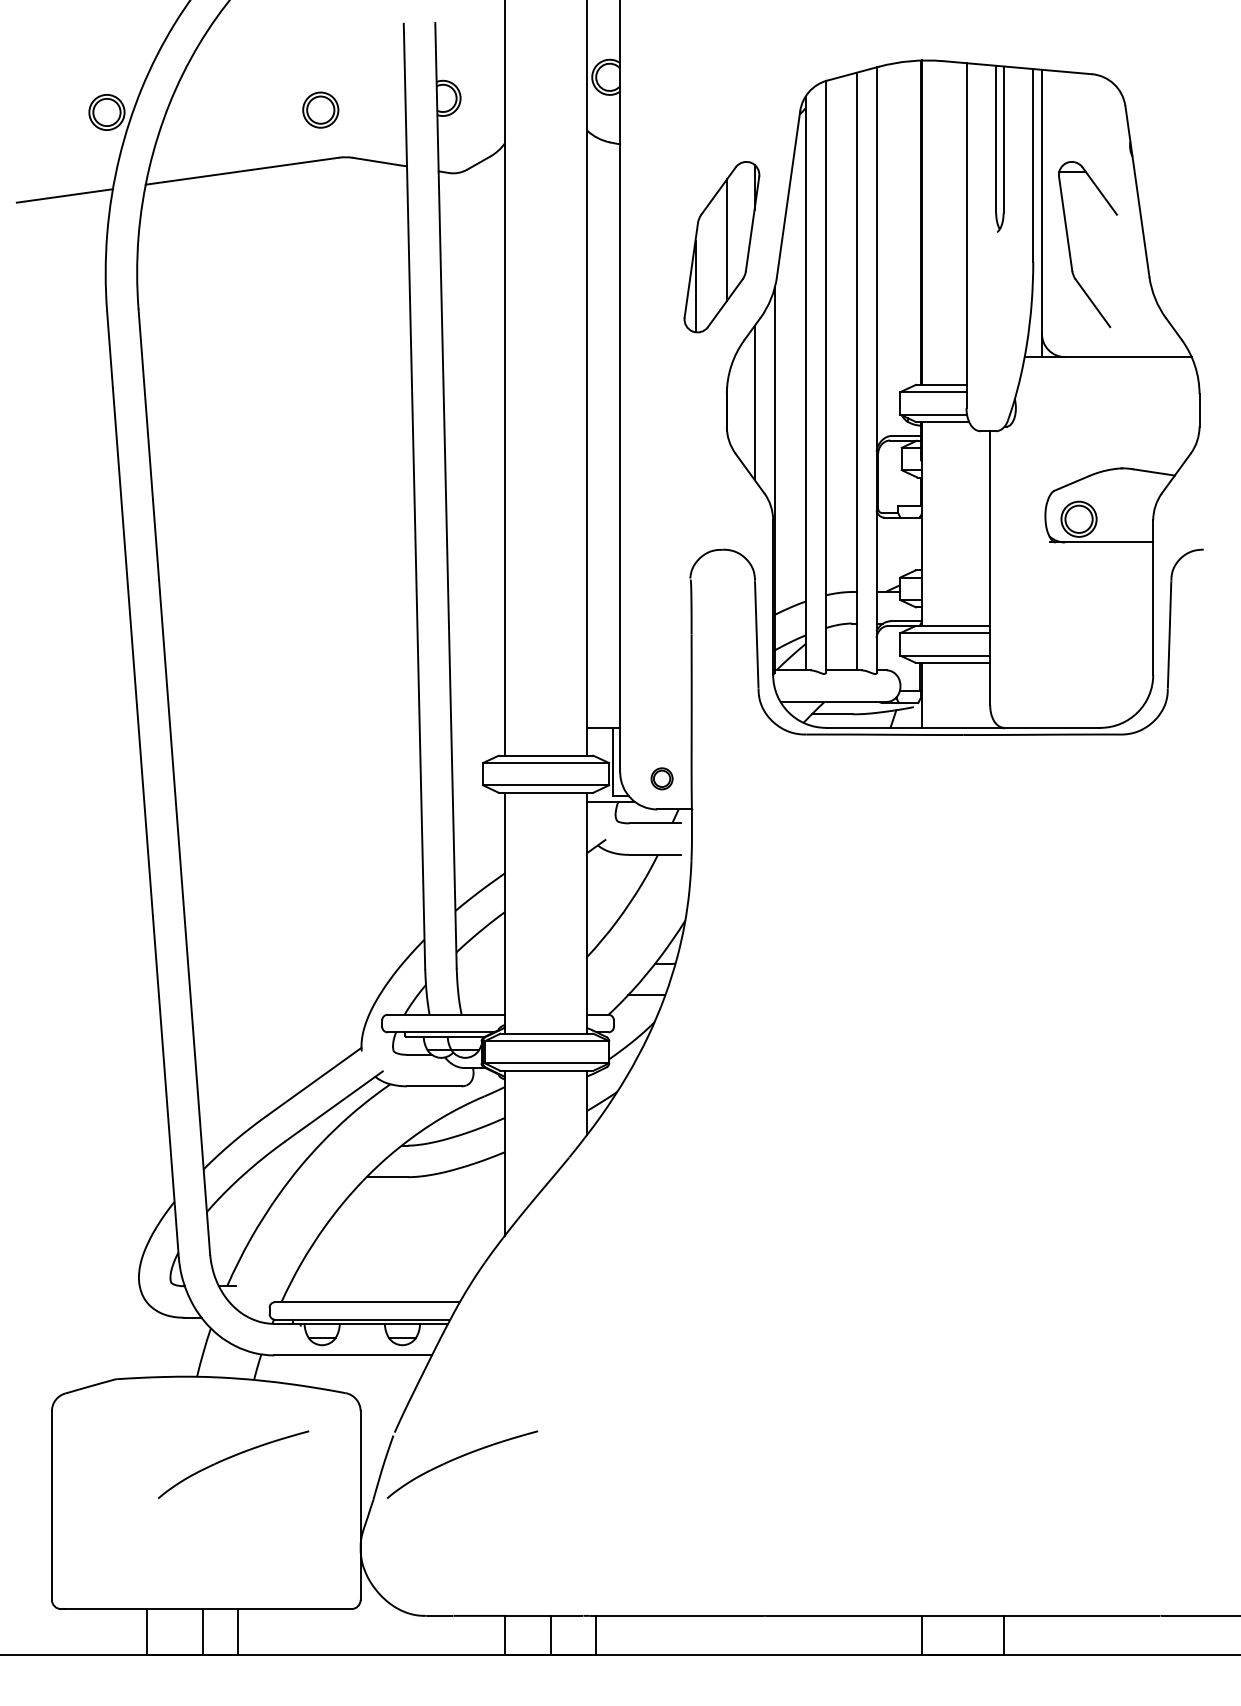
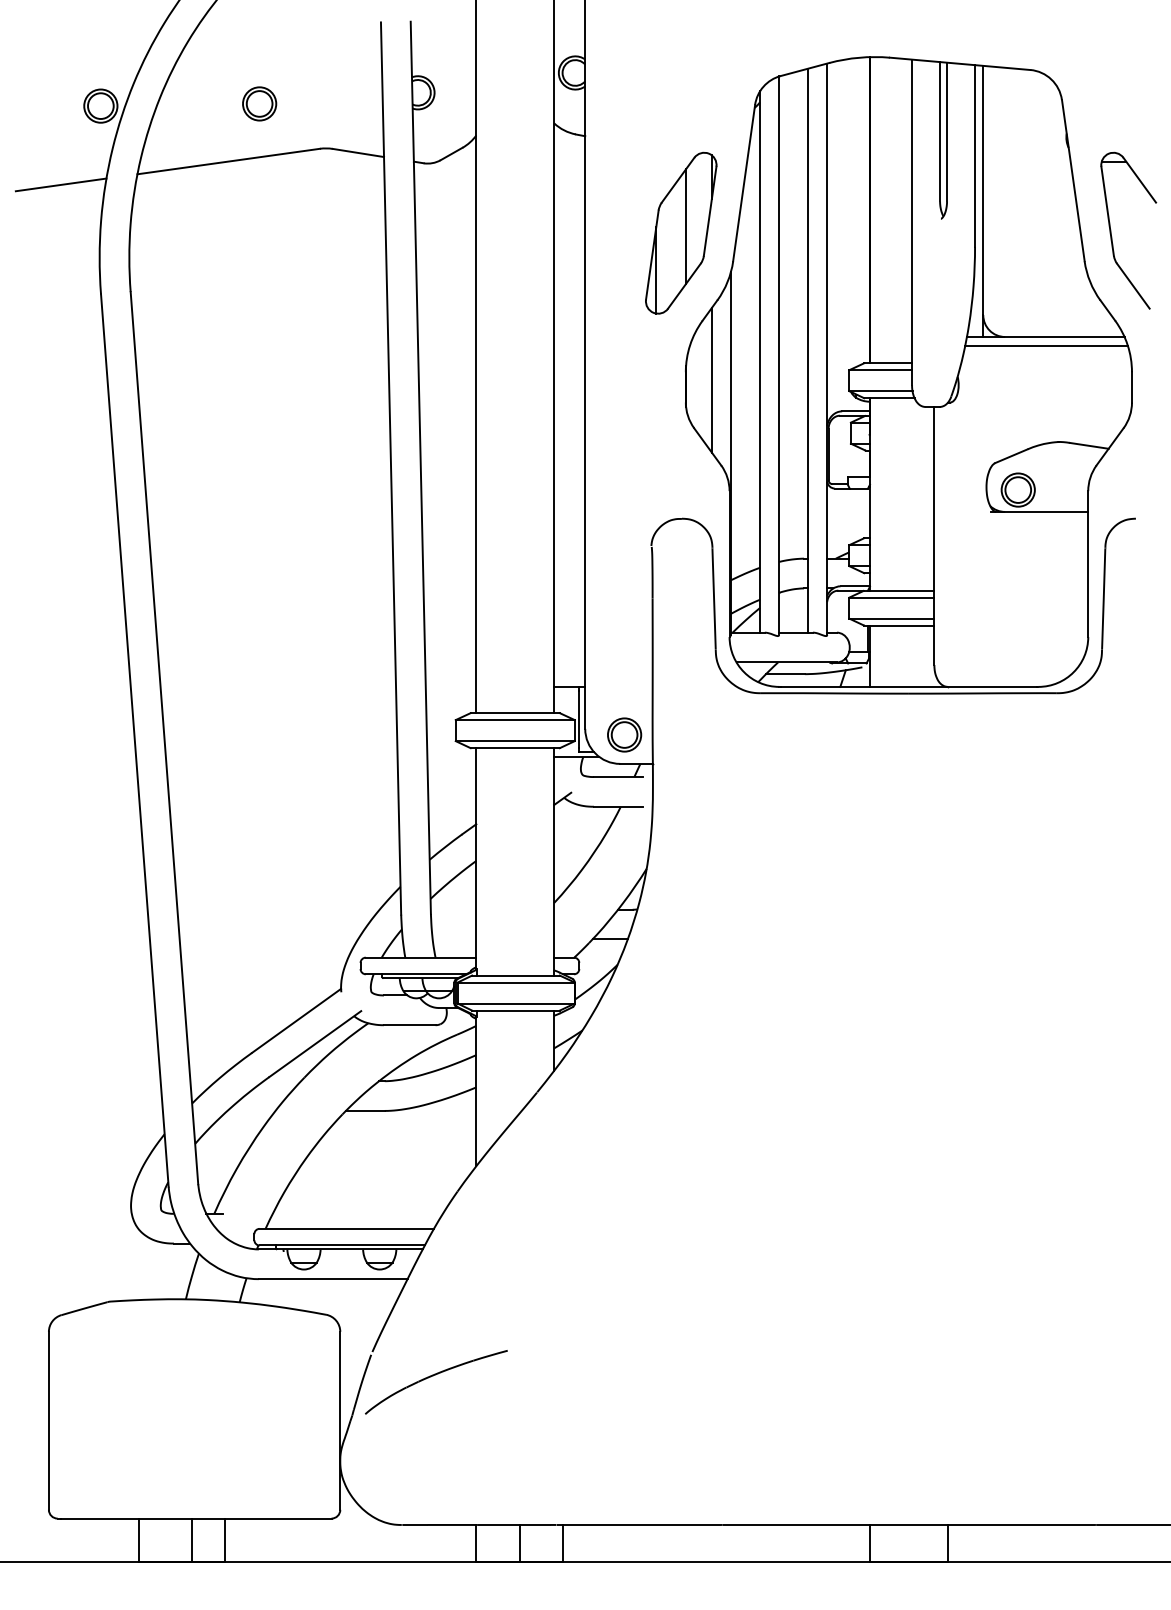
part: (320, 109) -> (259, 103), moved
part: (1069, 244) -> (1111, 230), moved
line: (1108, 366) -> (1046, 345), added
part: (661, 778) -> (624, 734), size x1.67
part: (230, 1458) -> (217, 1376), removed

